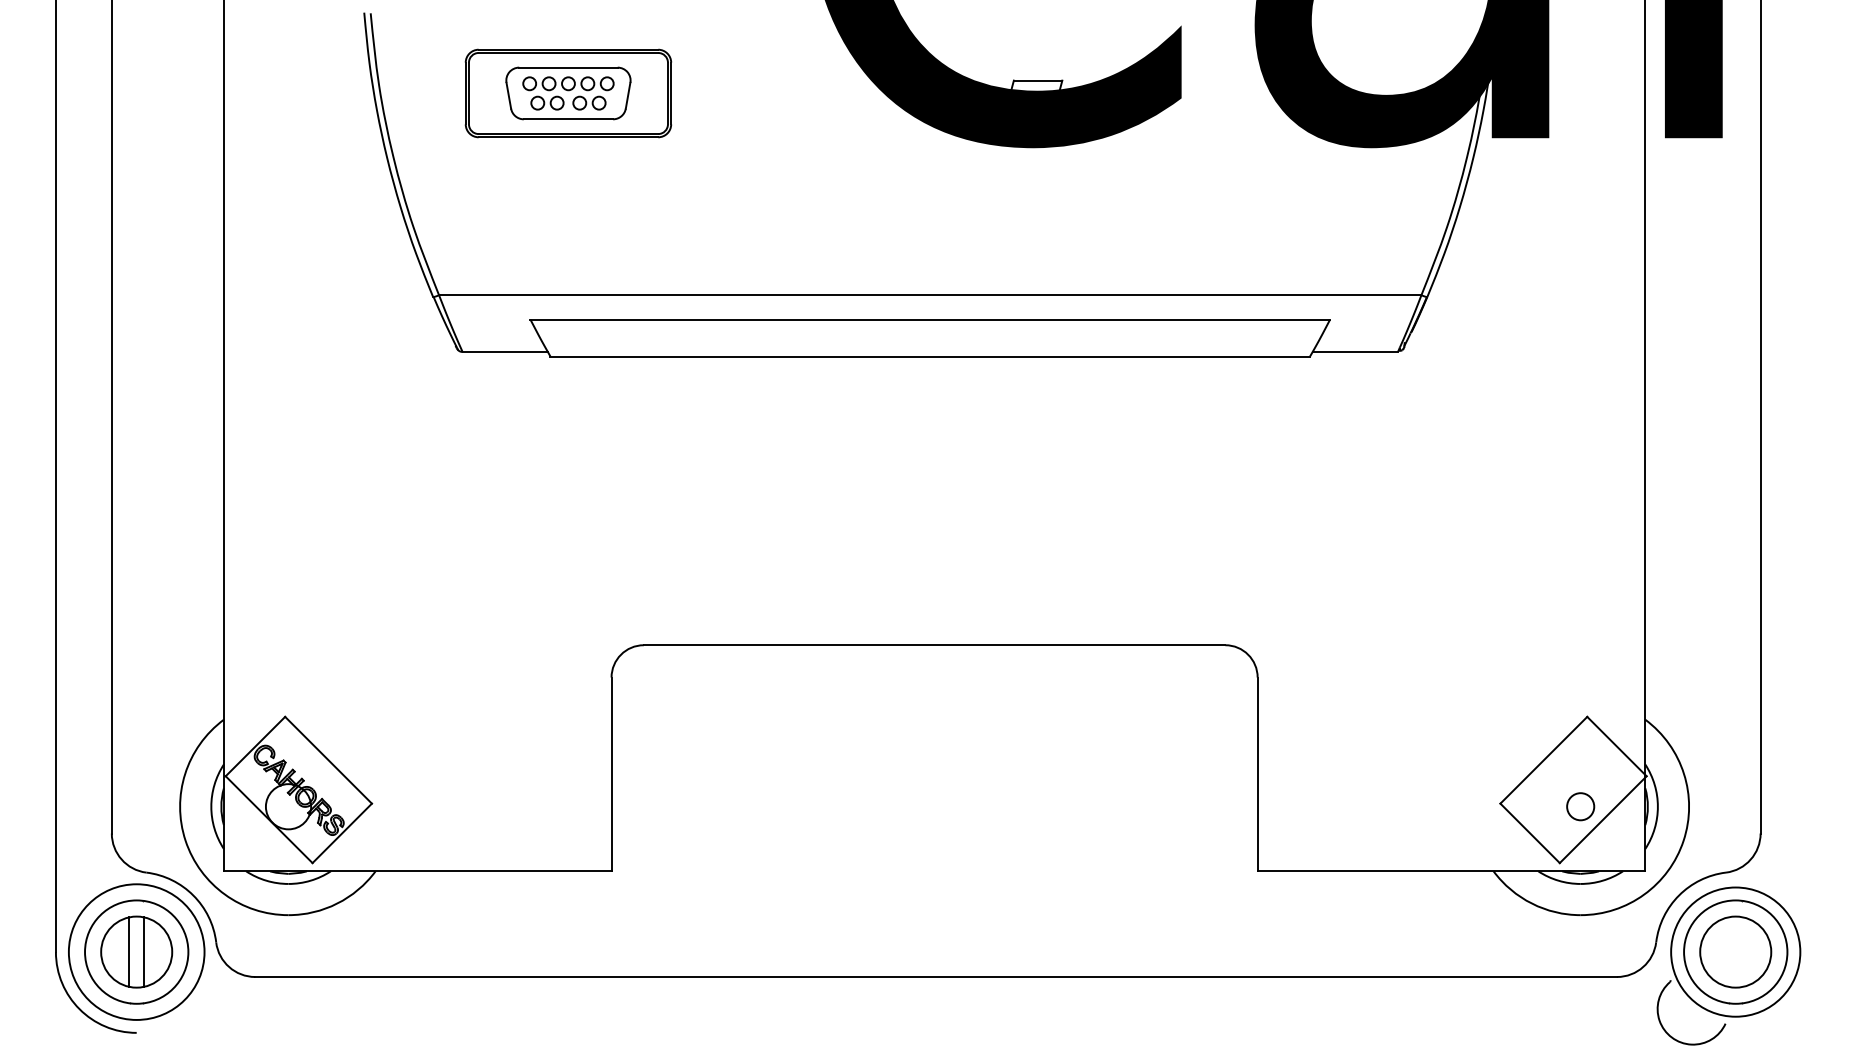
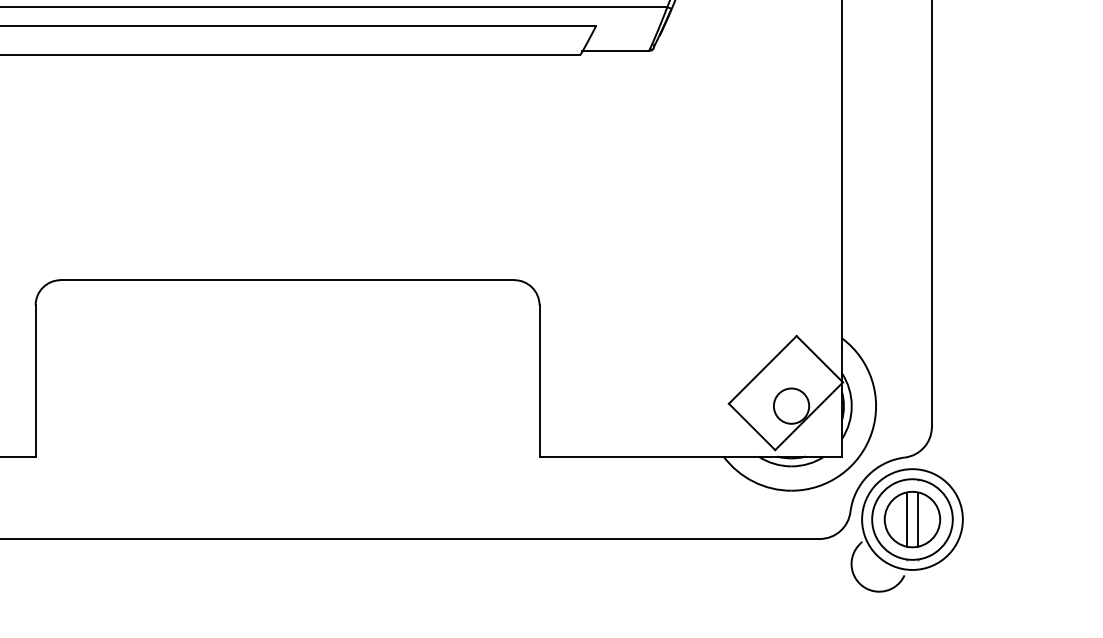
circle: (1580, 806) -> (791, 405), size x1.67
line: (1728, 951) -> (906, 519), added
line: (1743, 951) -> (918, 519), added

